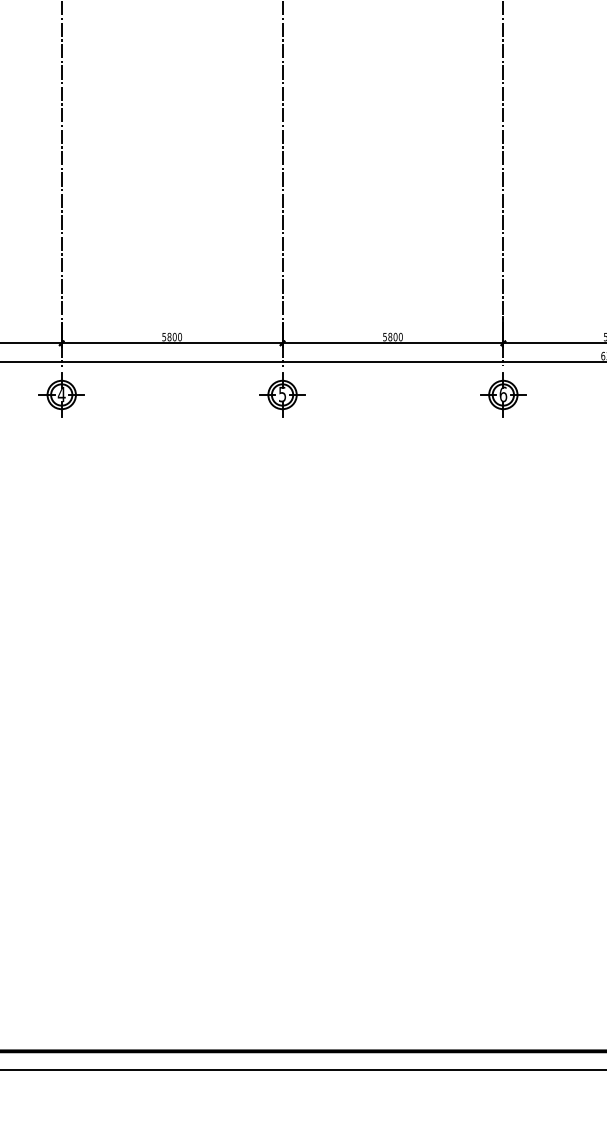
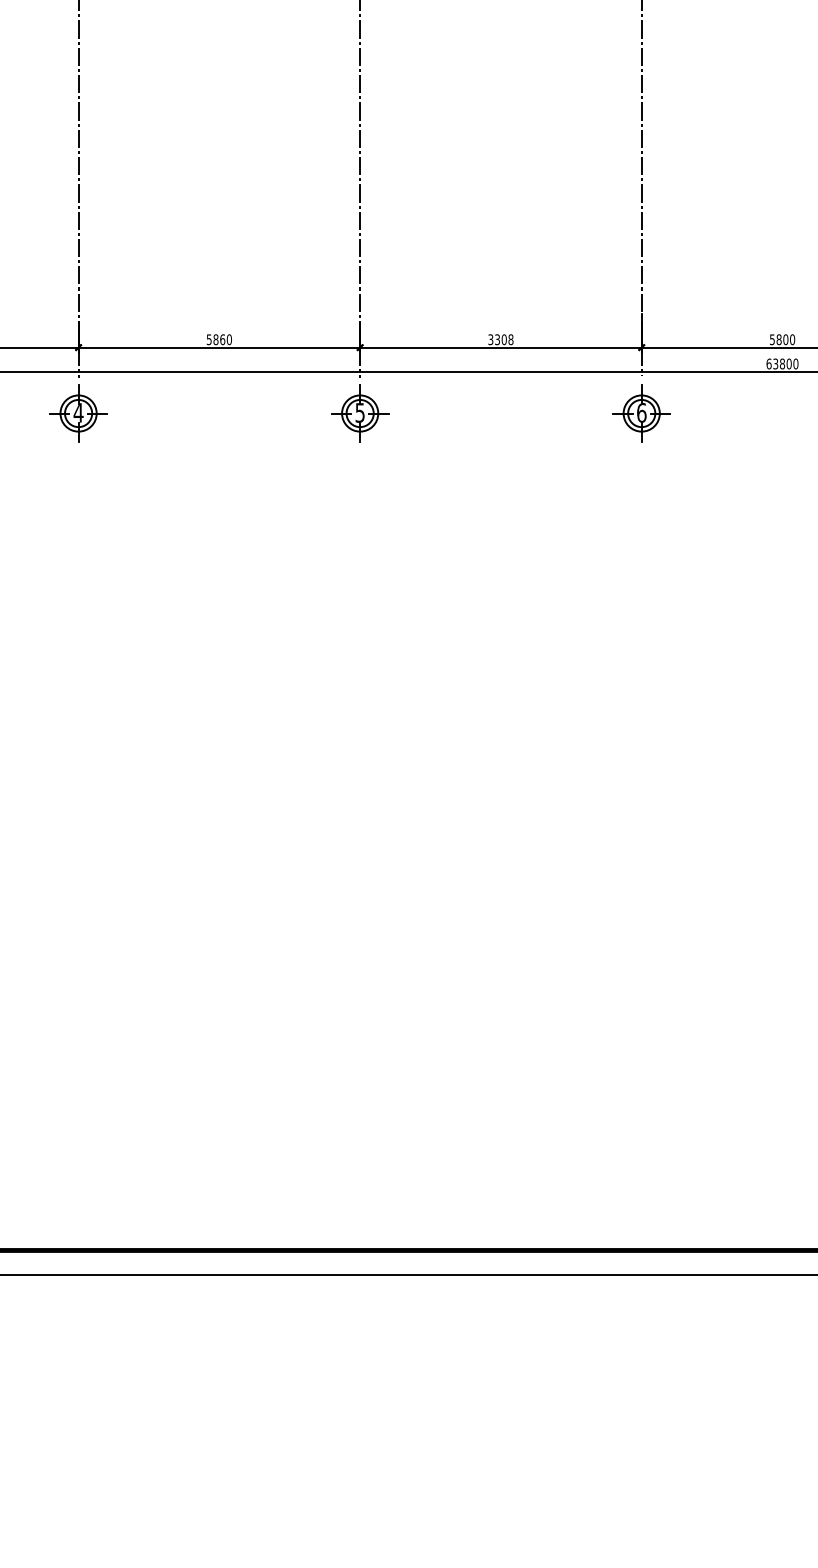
text: (174, 336) -> (222, 339), 5800 -> 5860
text: (392, 336) -> (500, 339), 5800 -> 3308

